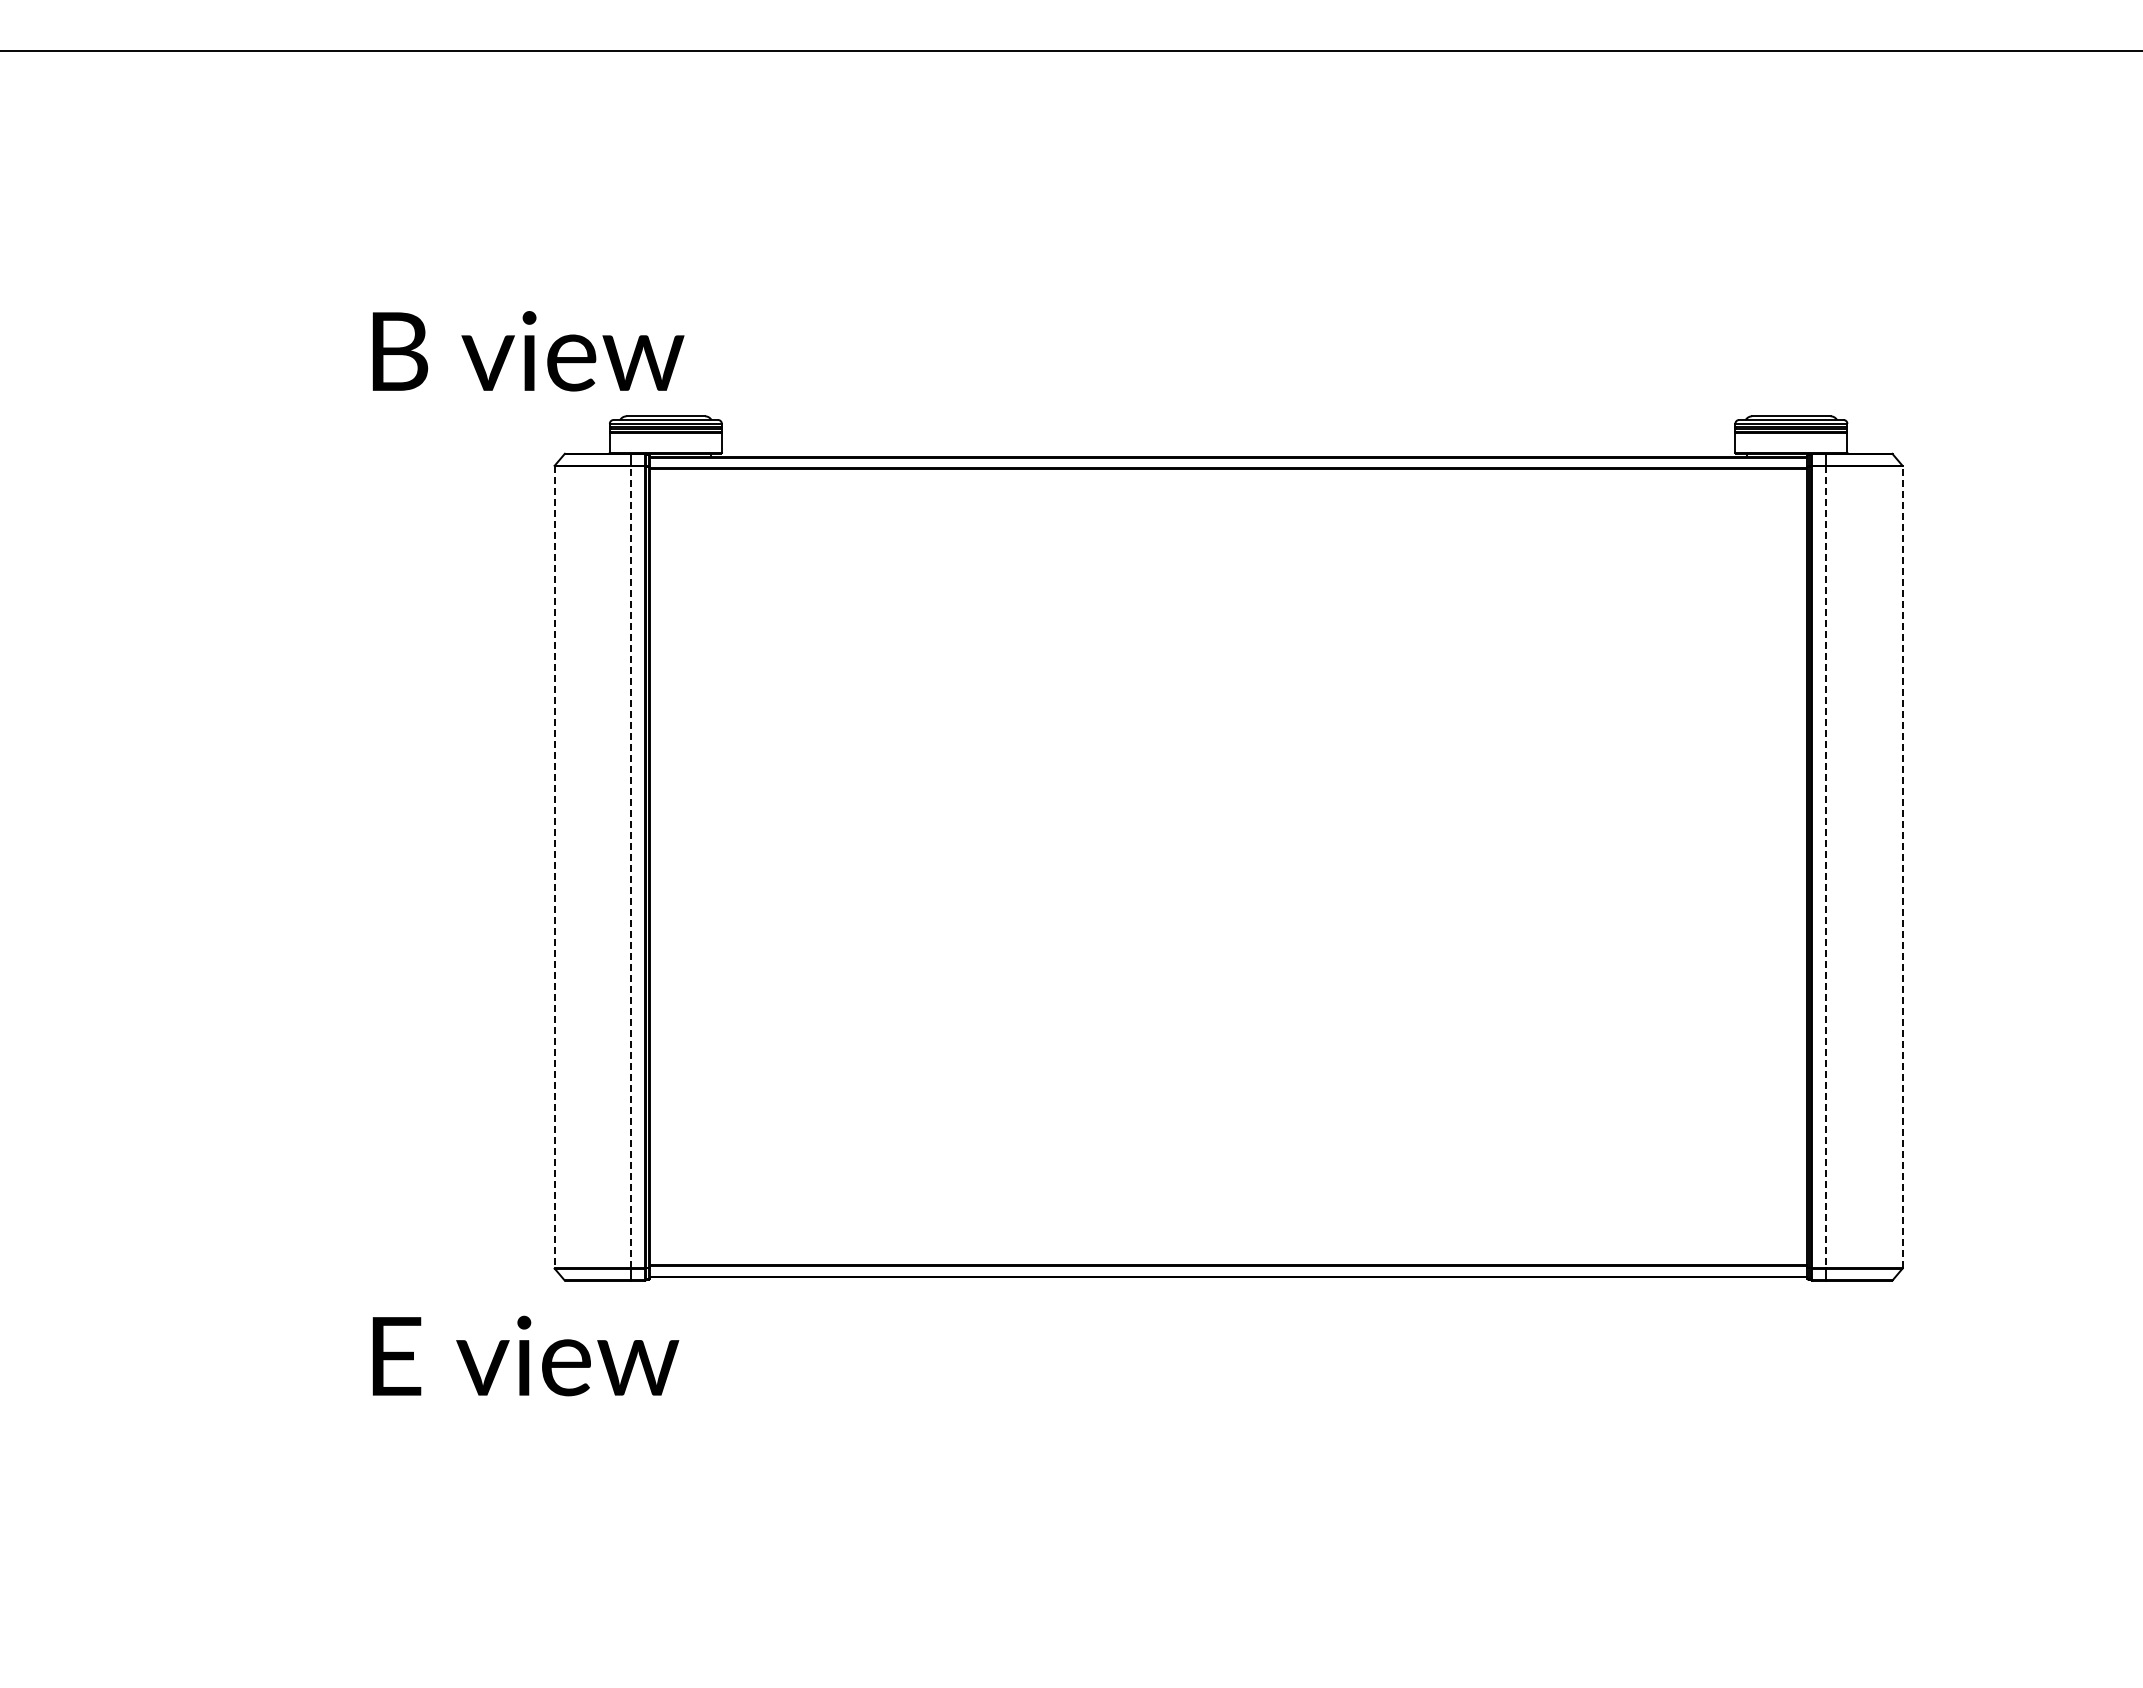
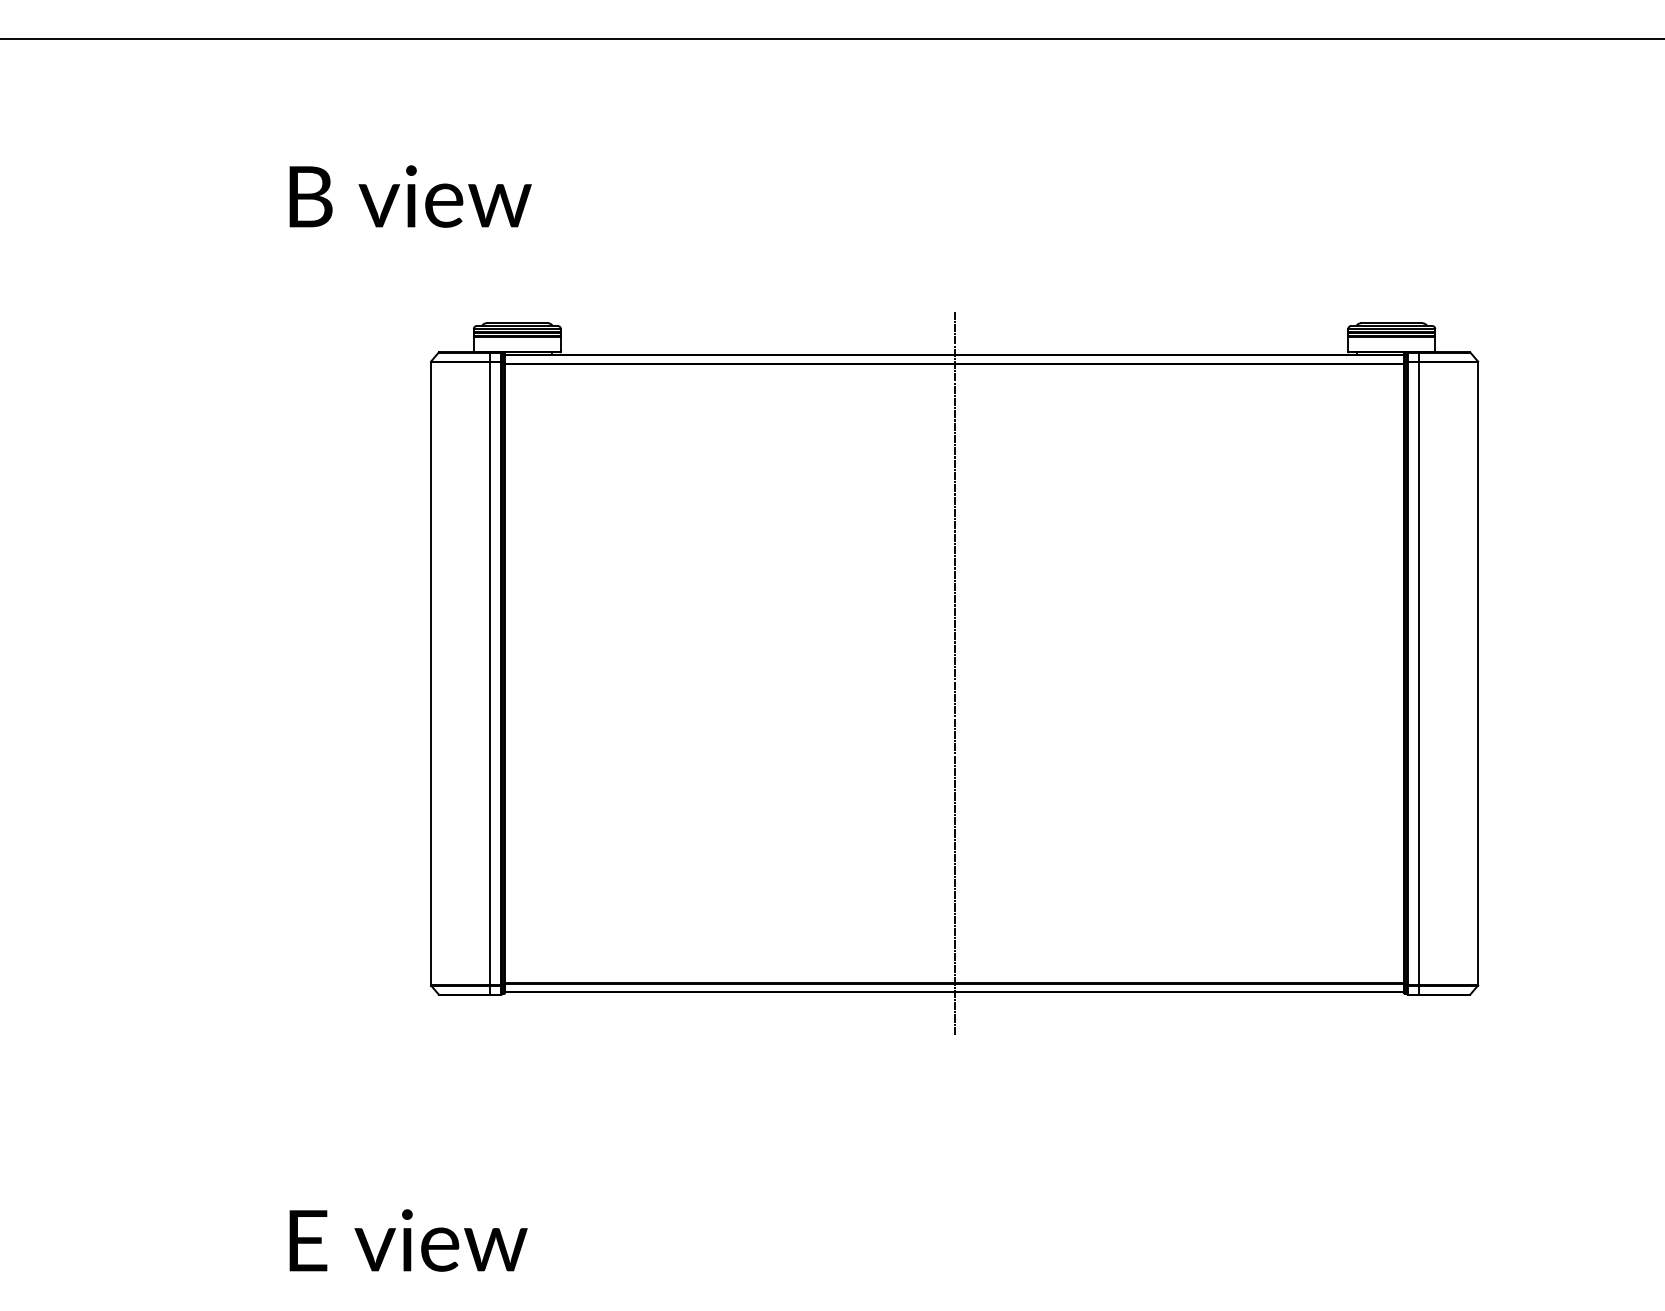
text: (528, 351) -> (410, 196), moved
line: (554, 867) -> (430, 673), dashed -> solid
line: (631, 867) -> (490, 673), dashed -> solid
line: (1228, 867) -> (954, 673), added
line: (1826, 867) -> (1419, 673), dashed -> solid
line: (1902, 867) -> (1478, 673), dashed -> solid
text: (525, 1355) -> (408, 1240), moved

